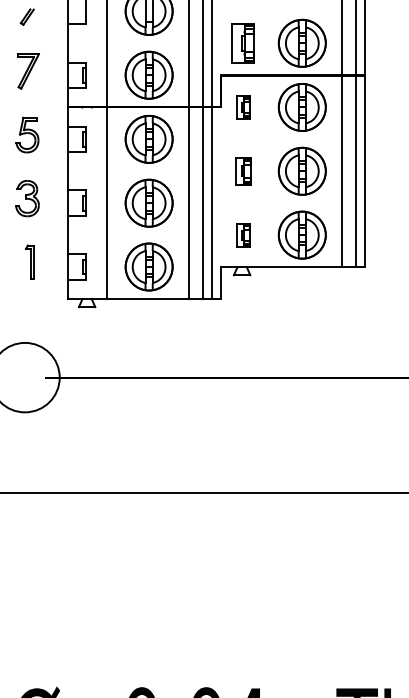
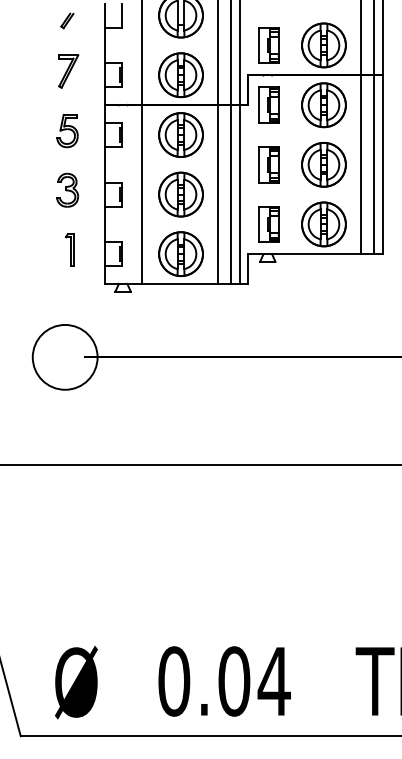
part: (242, 106) -> (268, 104), size x1.67
part: (242, 170) -> (268, 164), size x1.43
part: (242, 235) -> (268, 224), size x1.67

